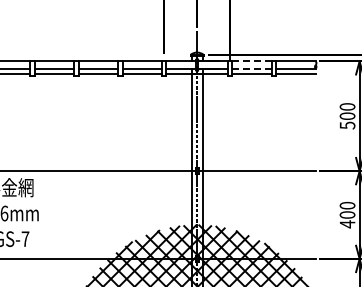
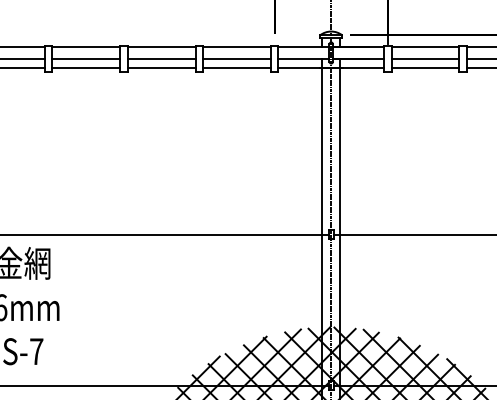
line: (252, 61) -> (426, 46), dashed -> solid
line: (252, 68) -> (426, 58), dashed -> solid

